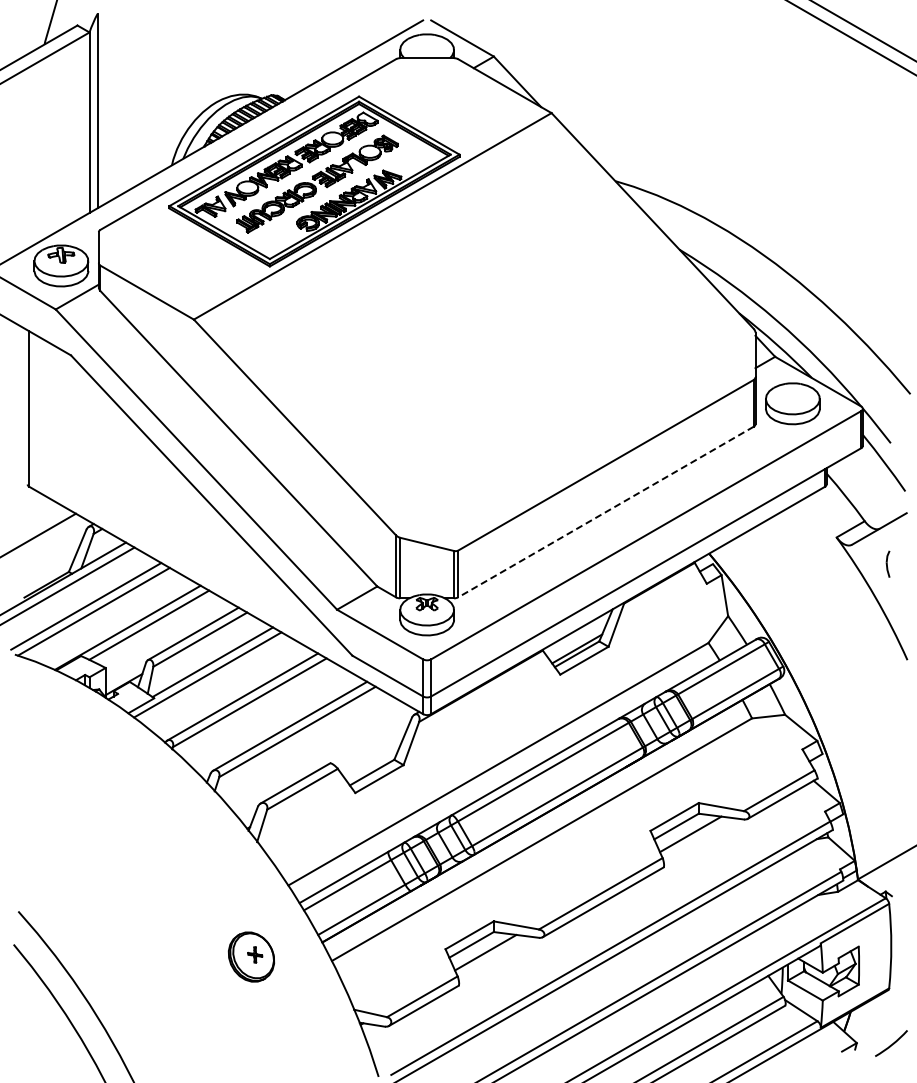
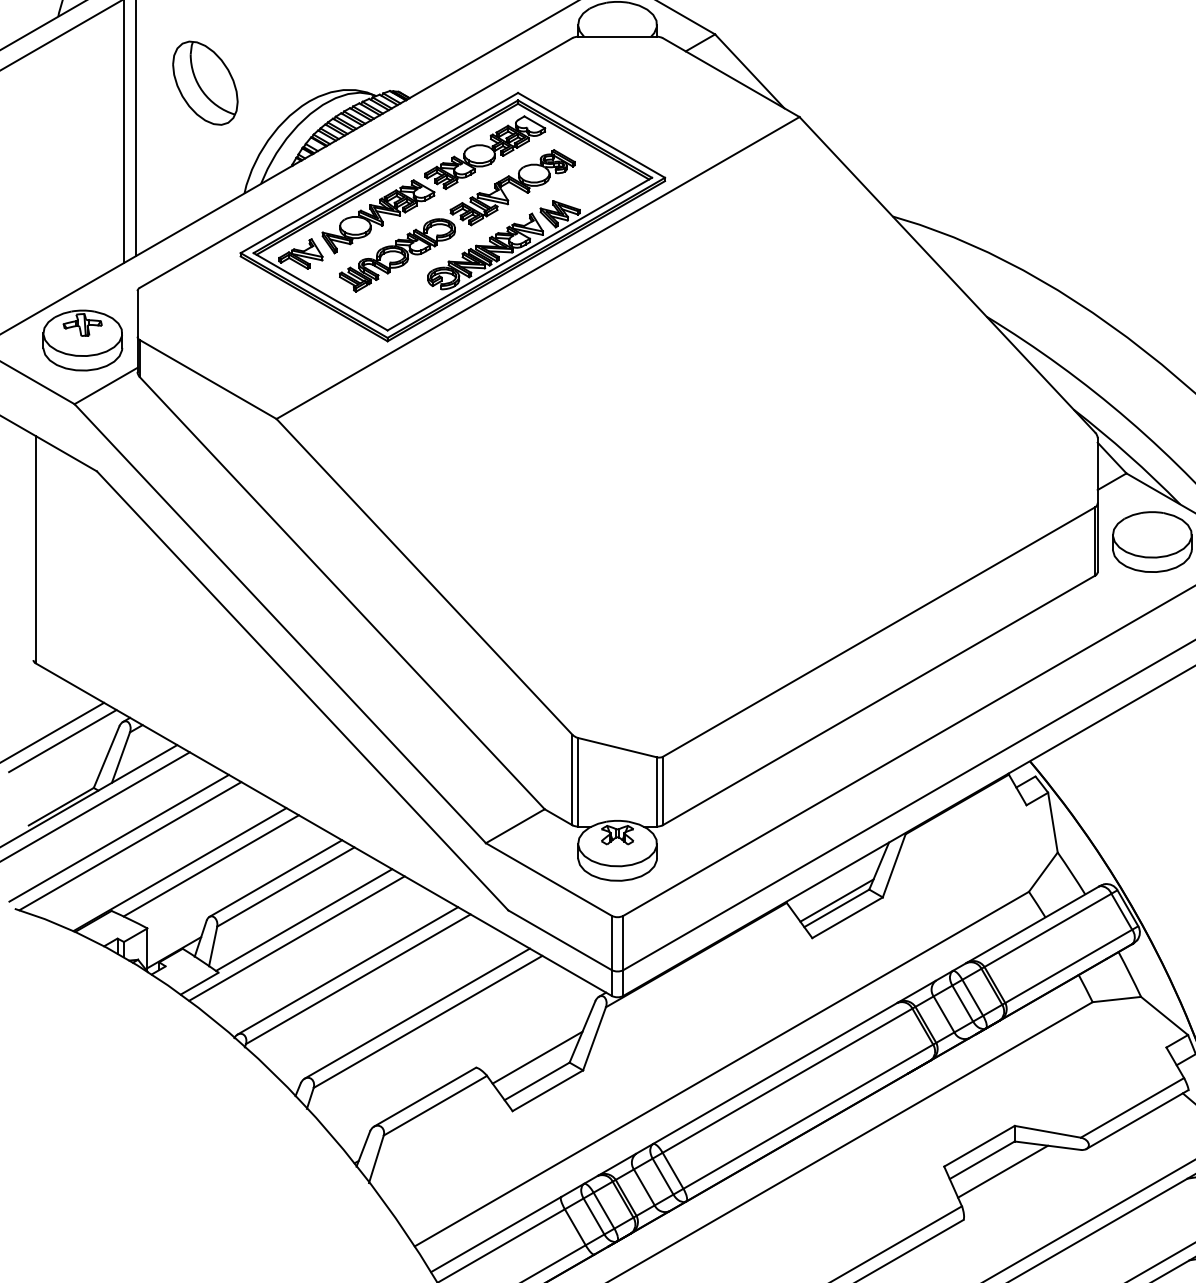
part: (145, 89) -> (205, 82), added
line: (605, 512) -> (878, 701), dashed -> solid
line: (47, 539) -> (62, 740), added
line: (372, 756) -> (537, 1057), added

